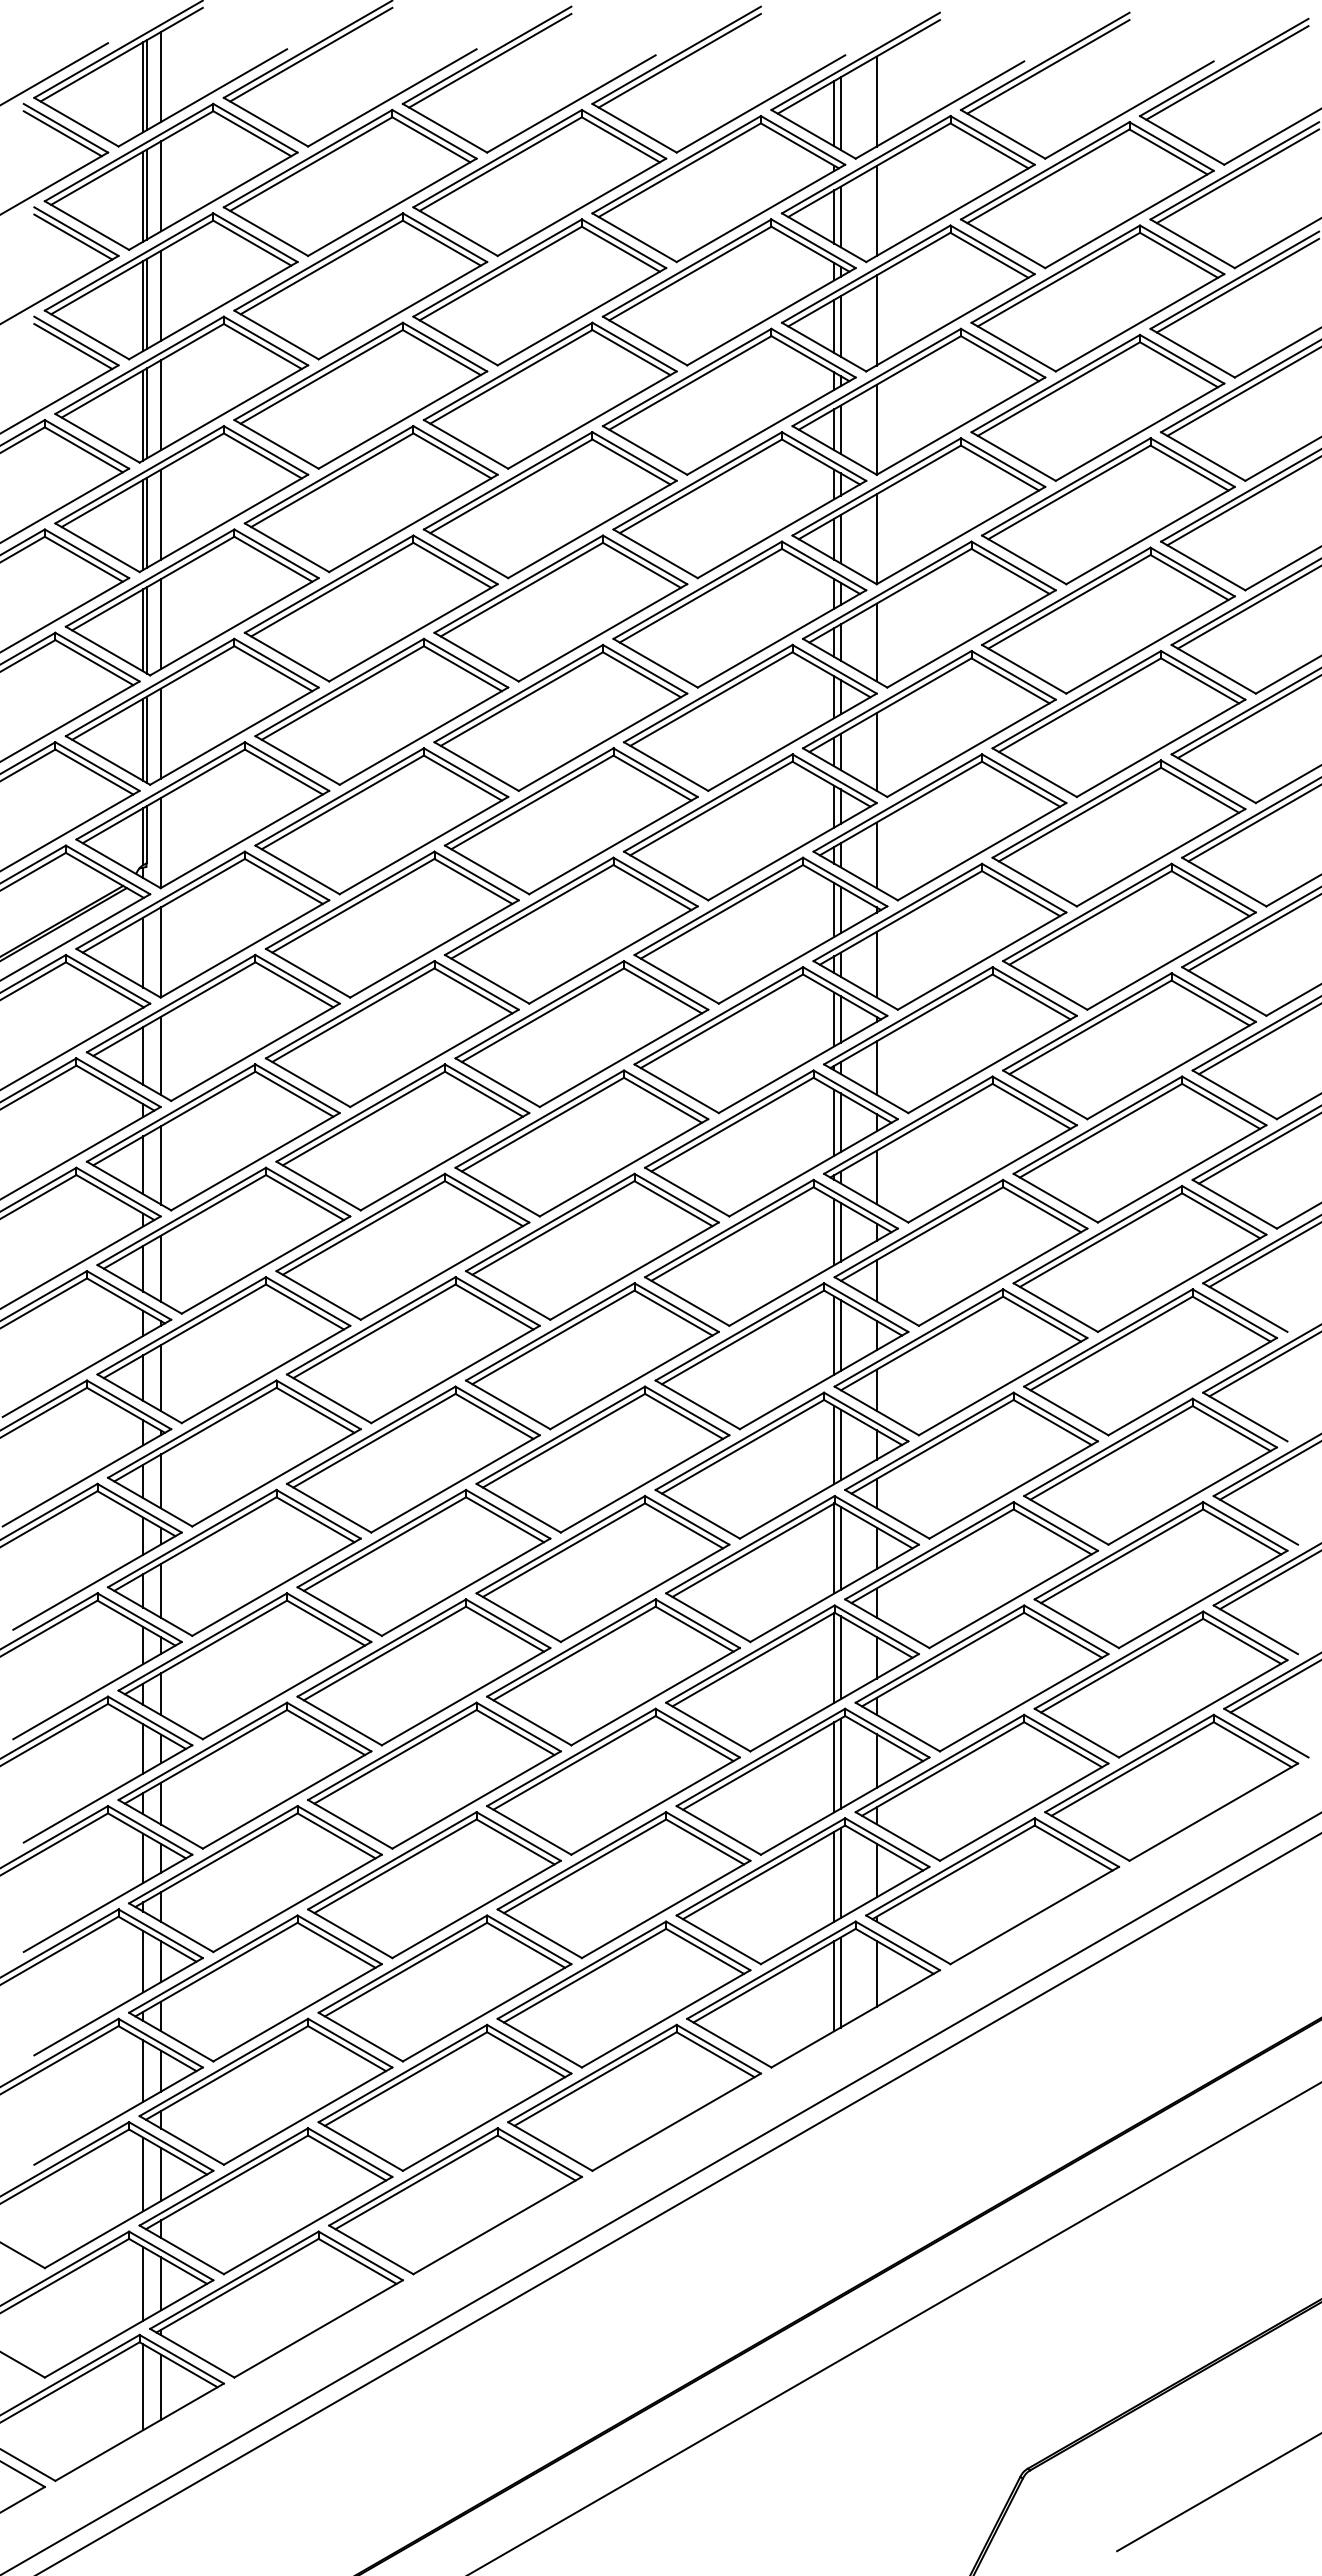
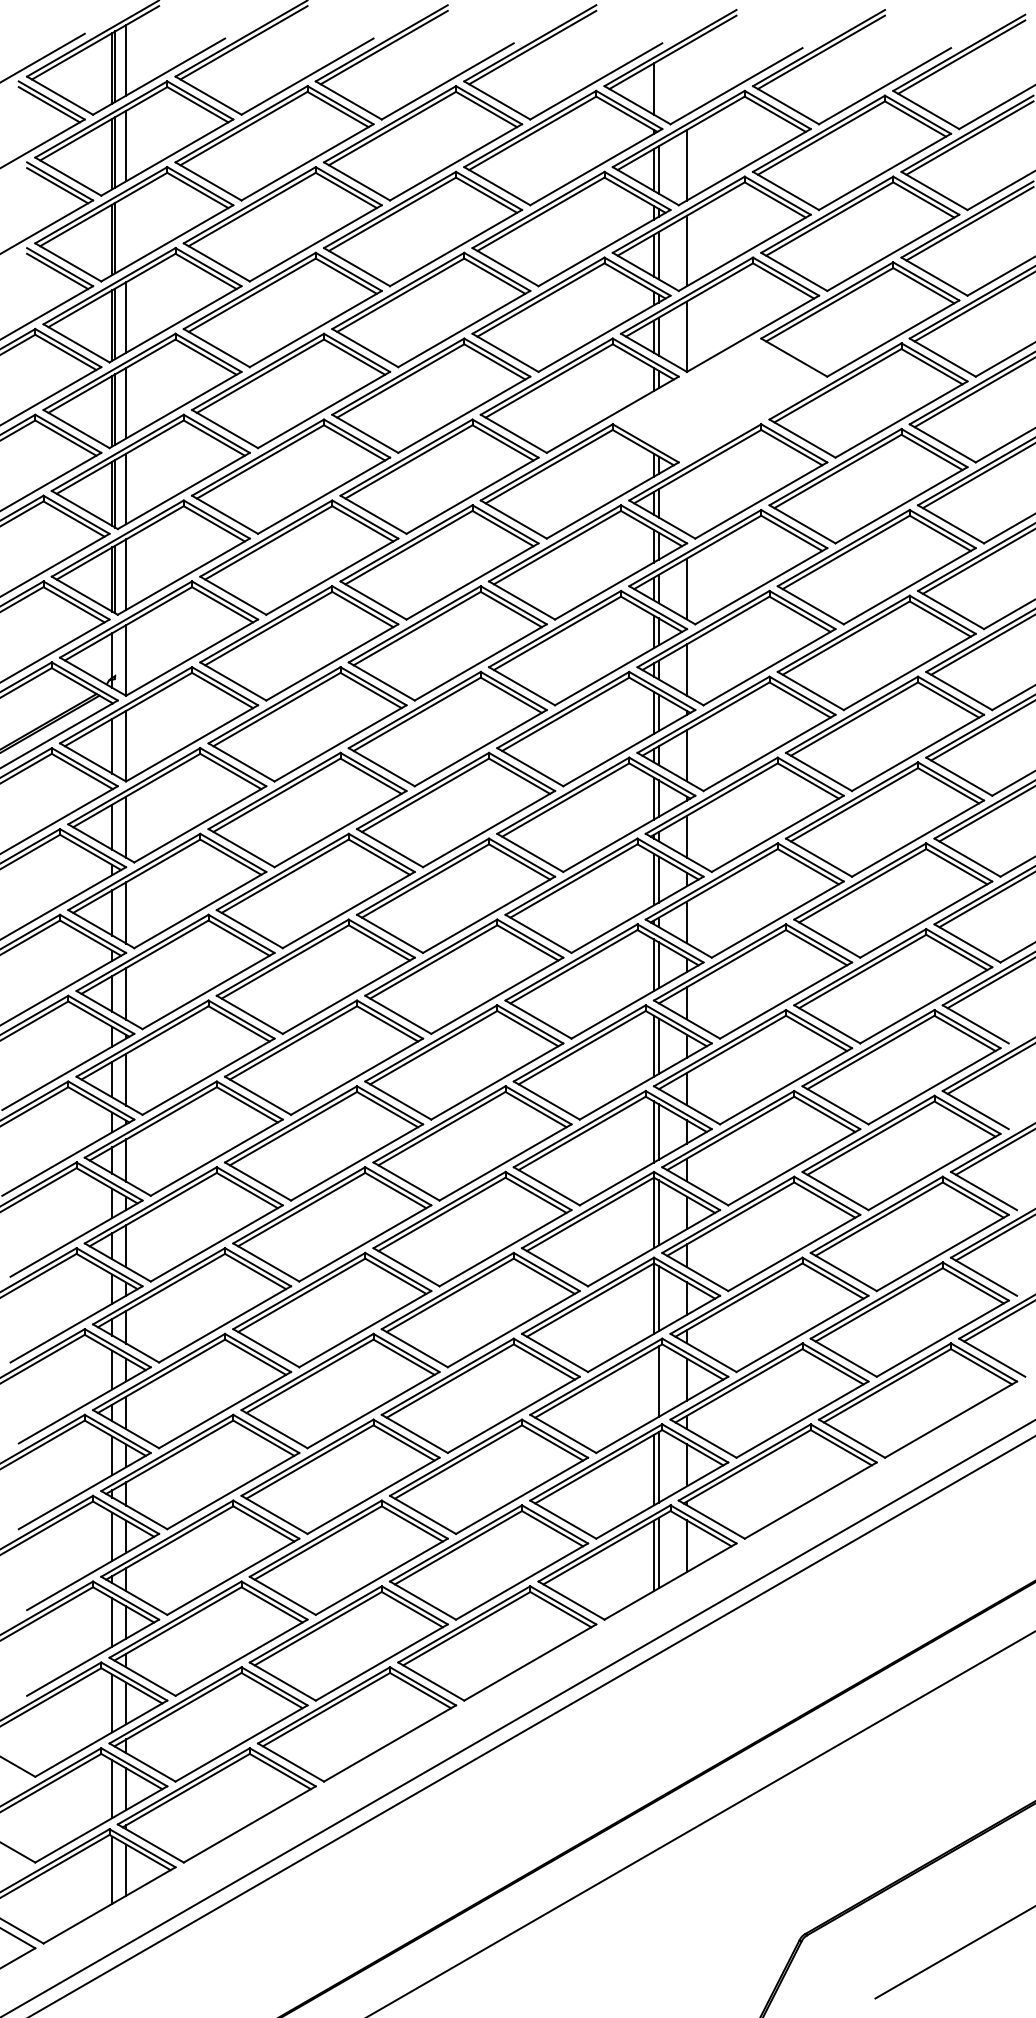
line: (876, 101) -> (686, 79), removed
line: (840, 113) -> (658, 88), removed
line: (161, 295) -> (126, 231), removed
part: (918, 511) -> (719, 400), removed
line: (876, 642) -> (686, 503), removed
line: (146, 834) -> (114, 653), removed
line: (834, 1767) -> (653, 1384), removed

